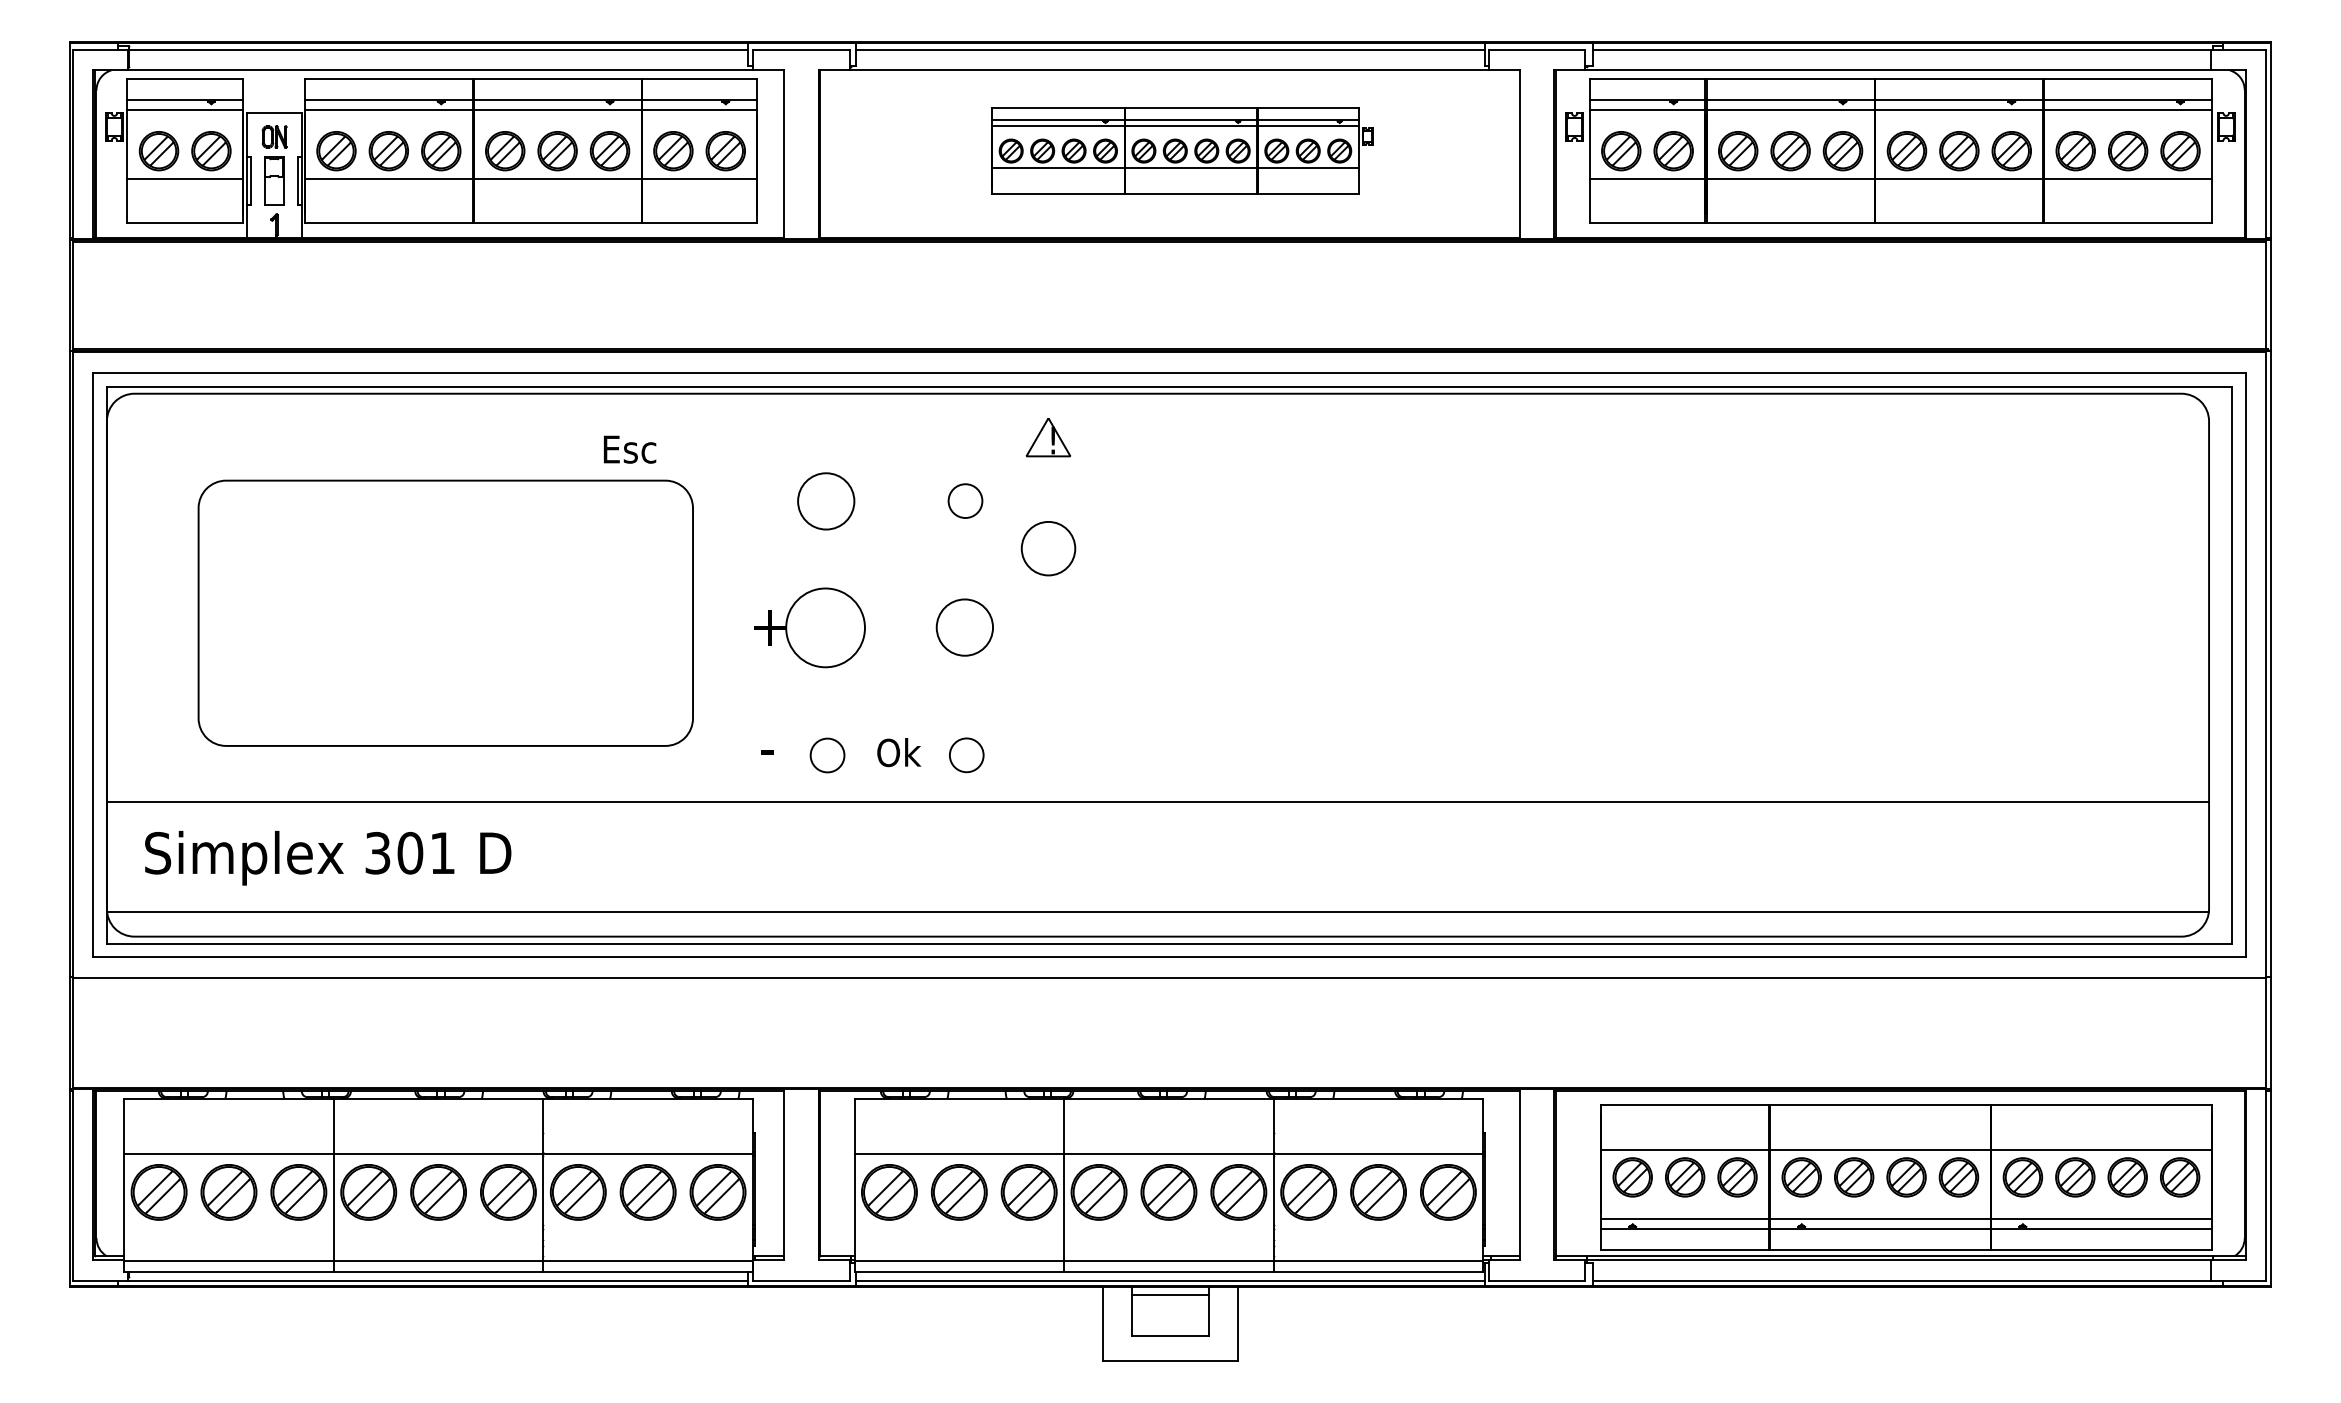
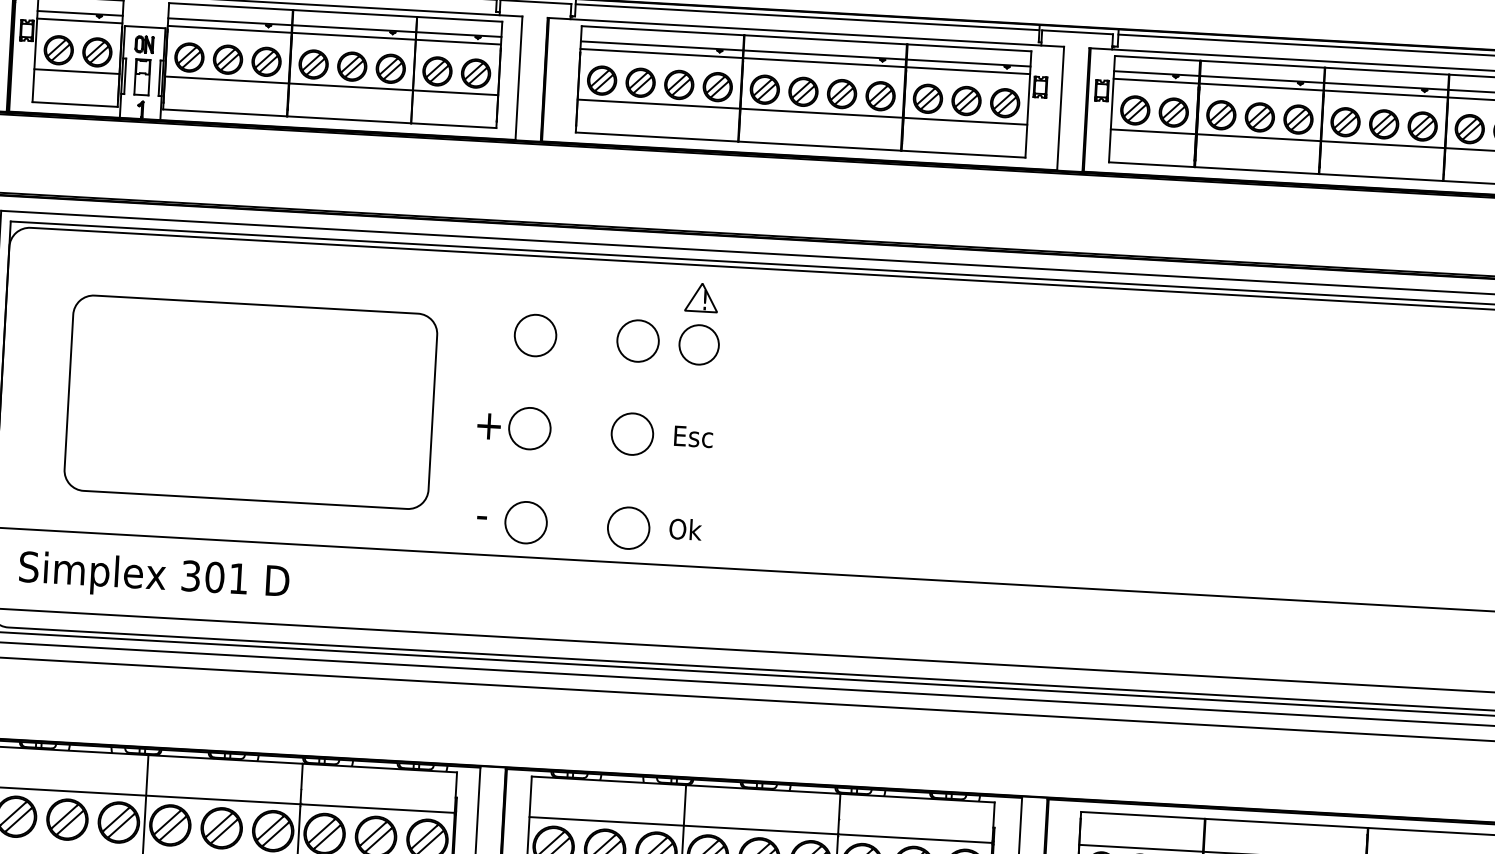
part: (1182, 150) -> (812, 91), size x1.67
text: (630, 449) -> (694, 436), moved
circle: (965, 500) -> (638, 340), size x1.67
circle: (1048, 548) -> (699, 344), moved
circle: (825, 627) -> (529, 428), size x0.71
text: (899, 752) -> (685, 529), moved
circle: (827, 755) -> (526, 522), size x1.67
circle: (966, 755) -> (628, 528), size x1.67

